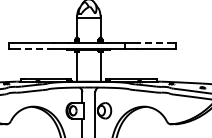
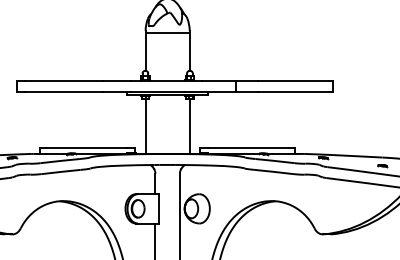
line: (155, 42) -> (293, 80), dashed -> solid
line: (33, 48) -> (63, 91), dashed -> solid

